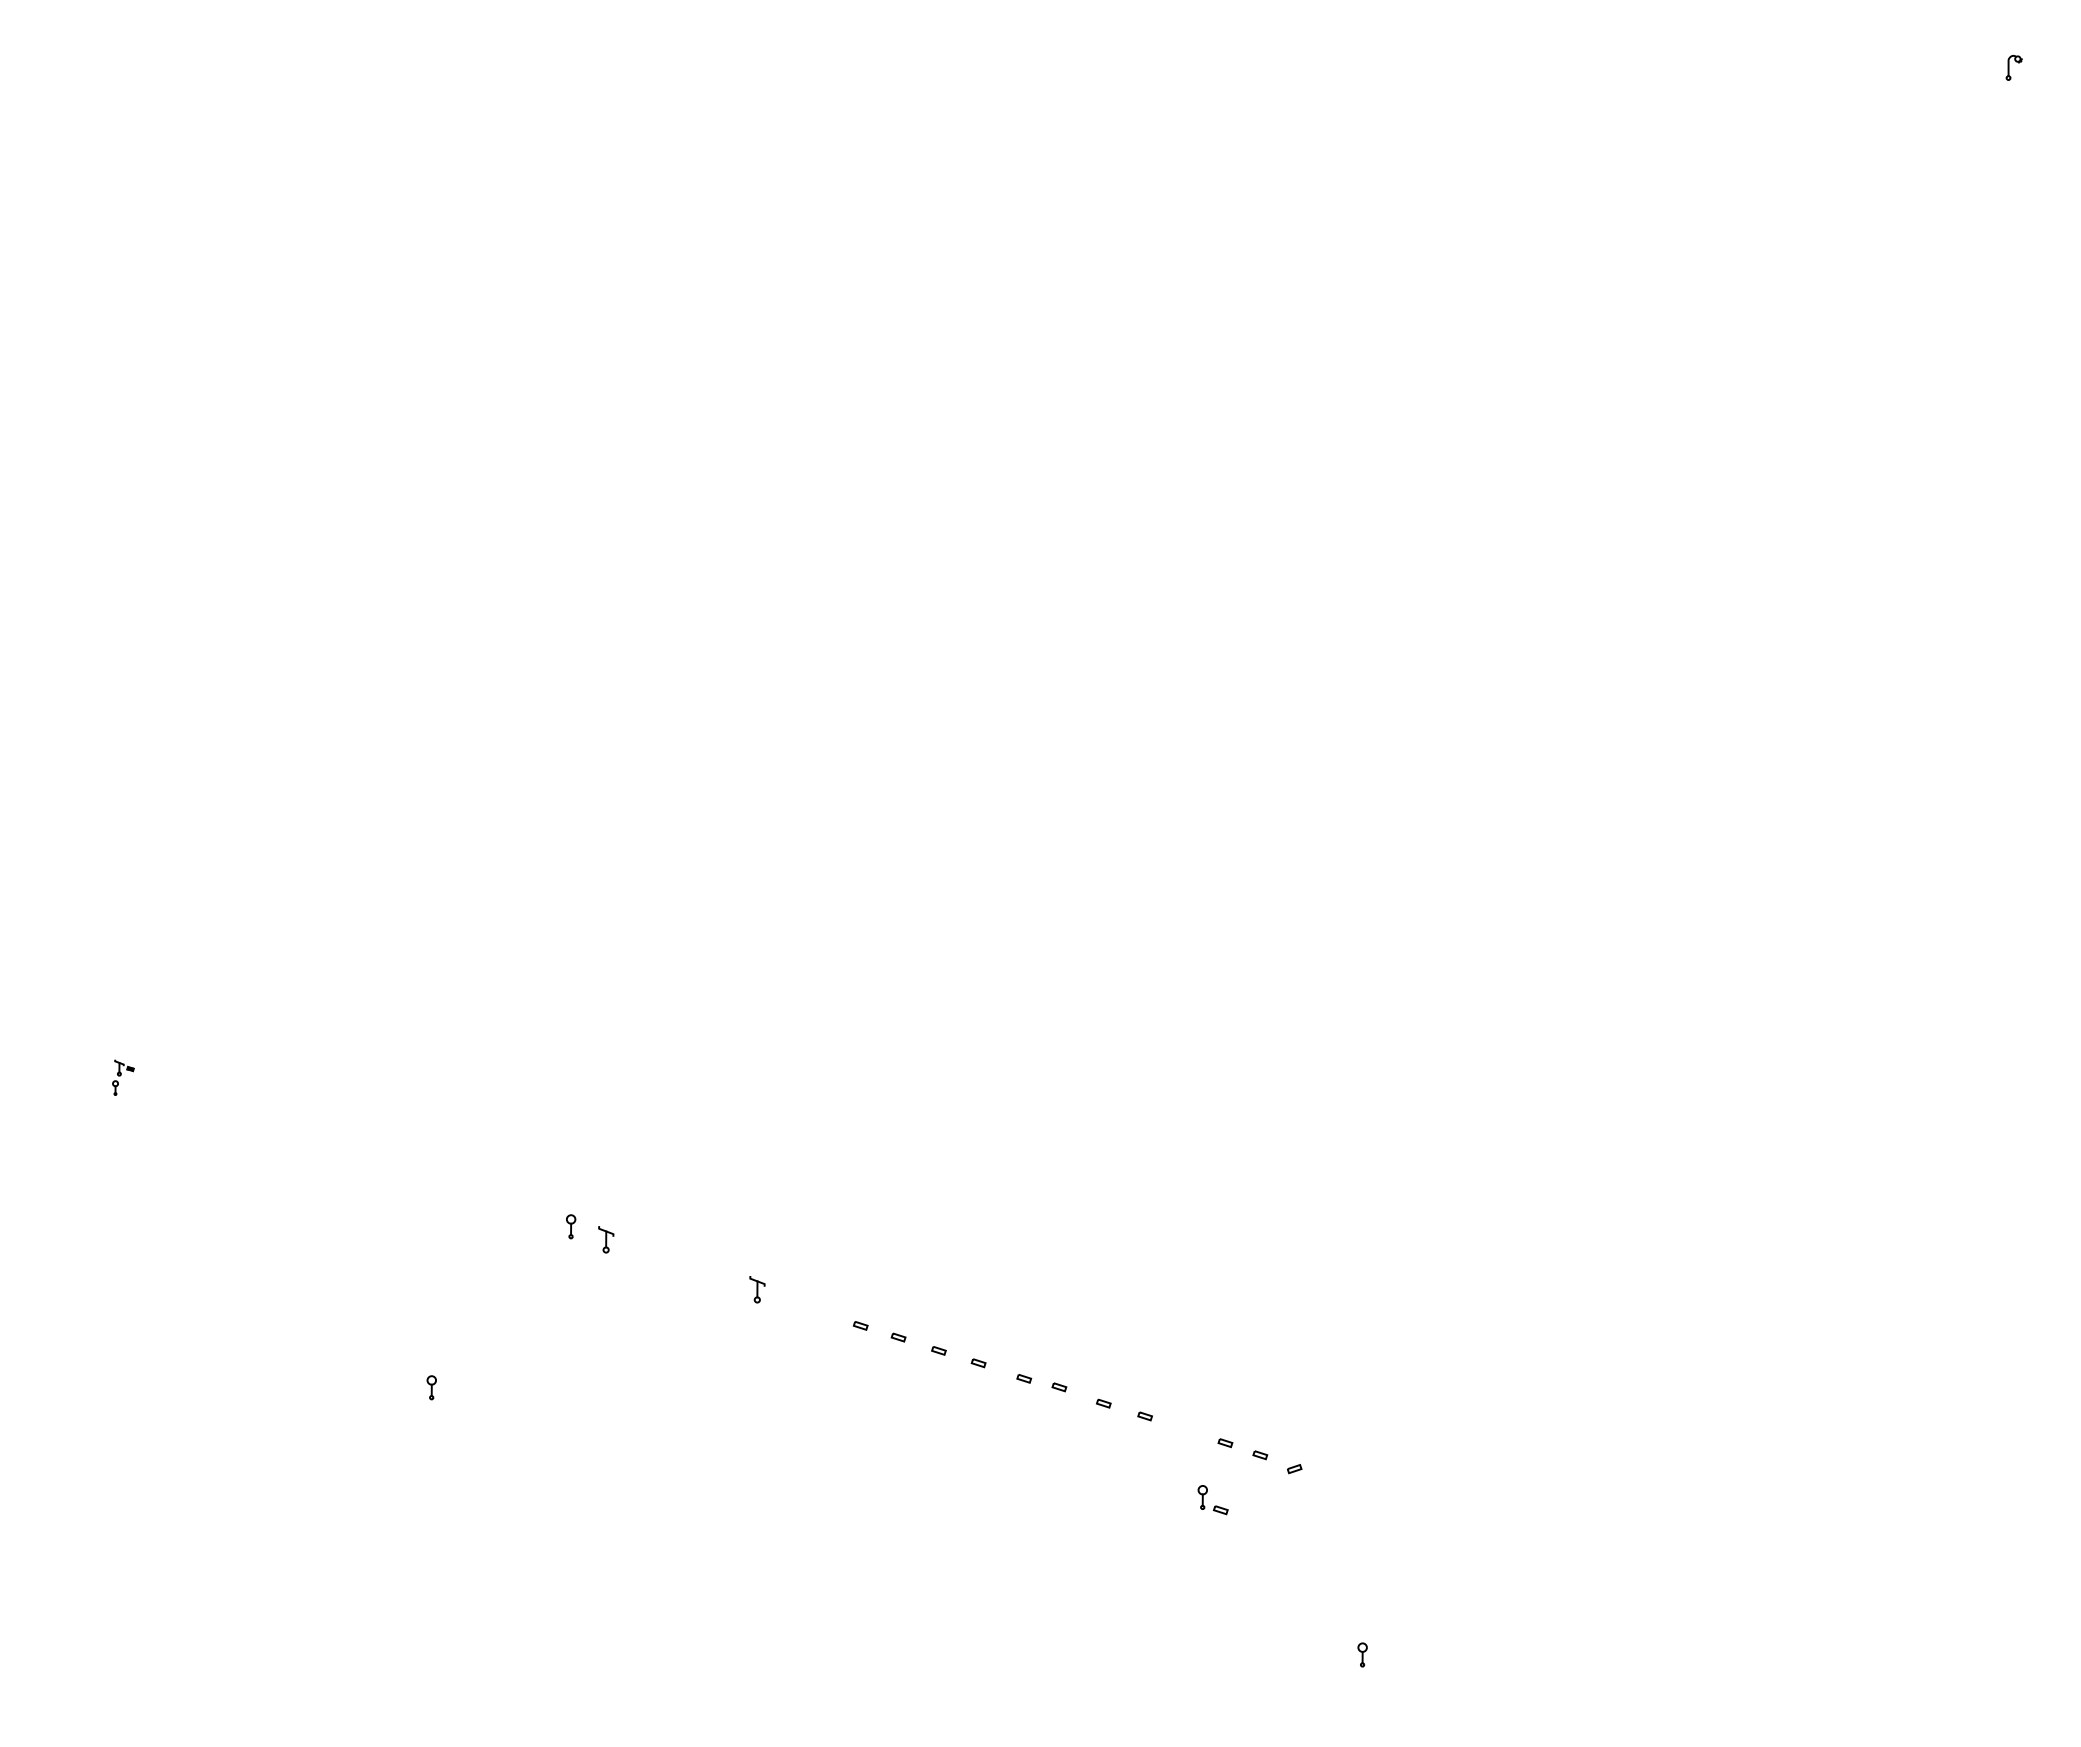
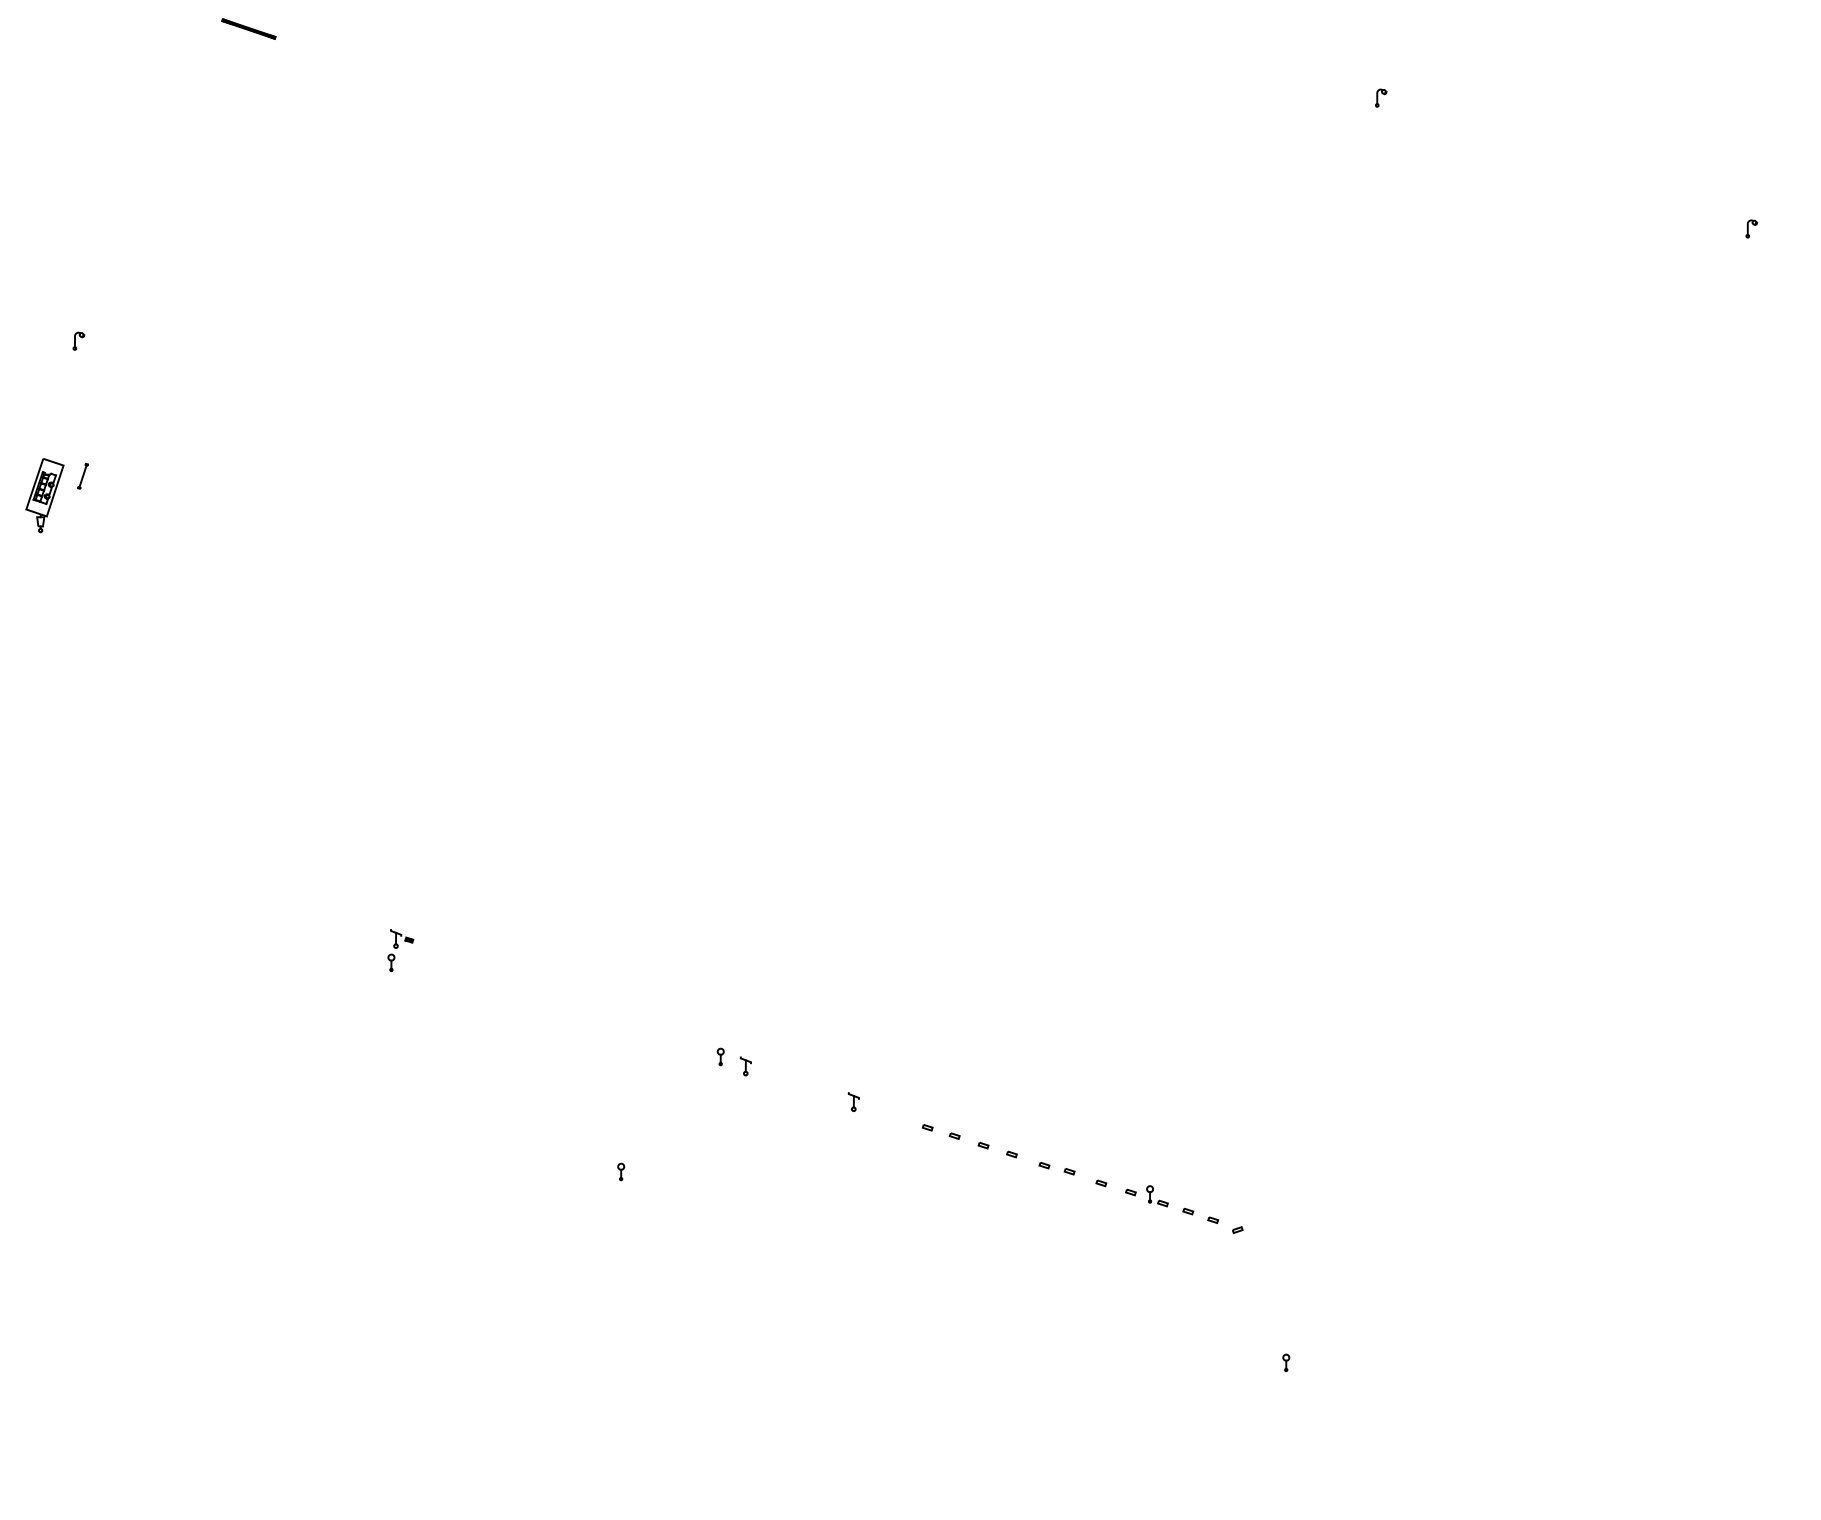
part: (122, 1077) -> (400, 950), size x1.67
part: (1213, 1500) -> (1157, 1196), moved

